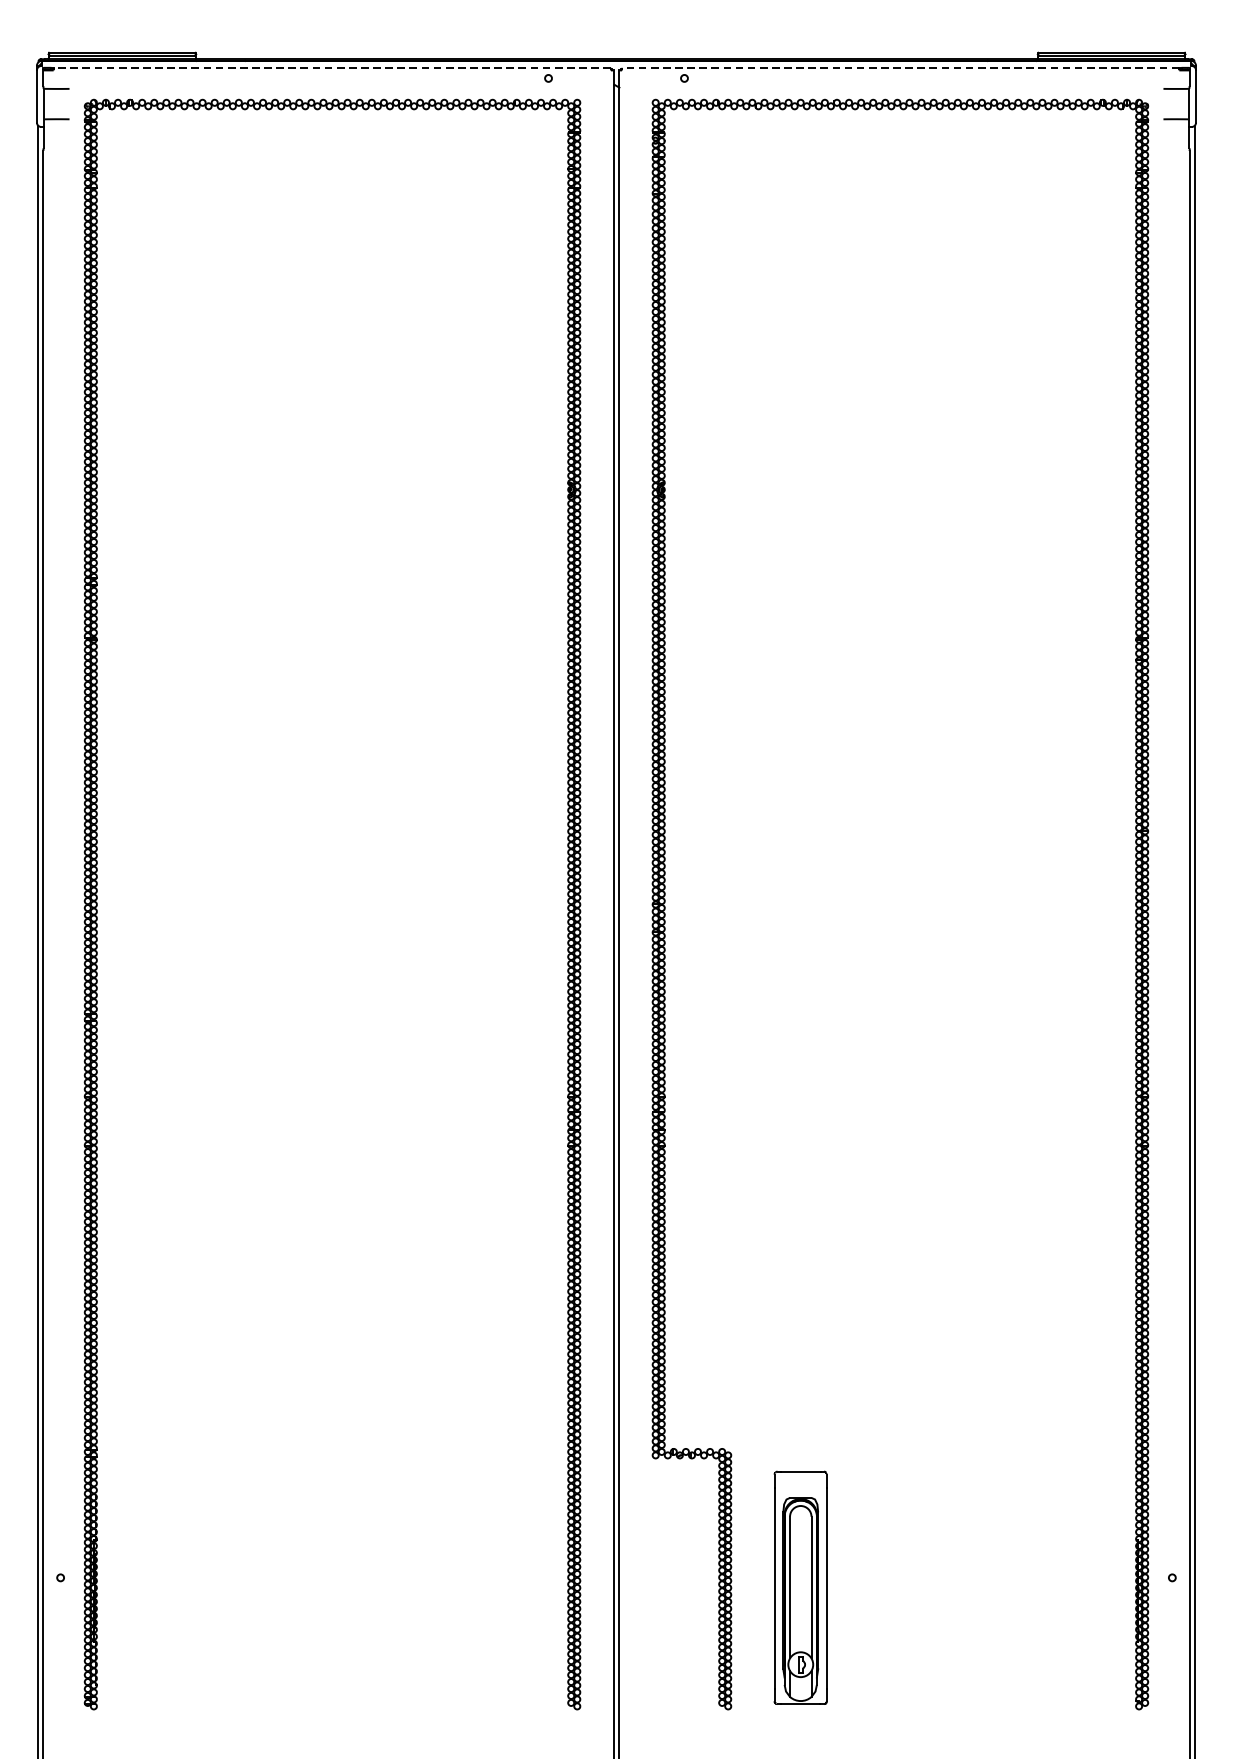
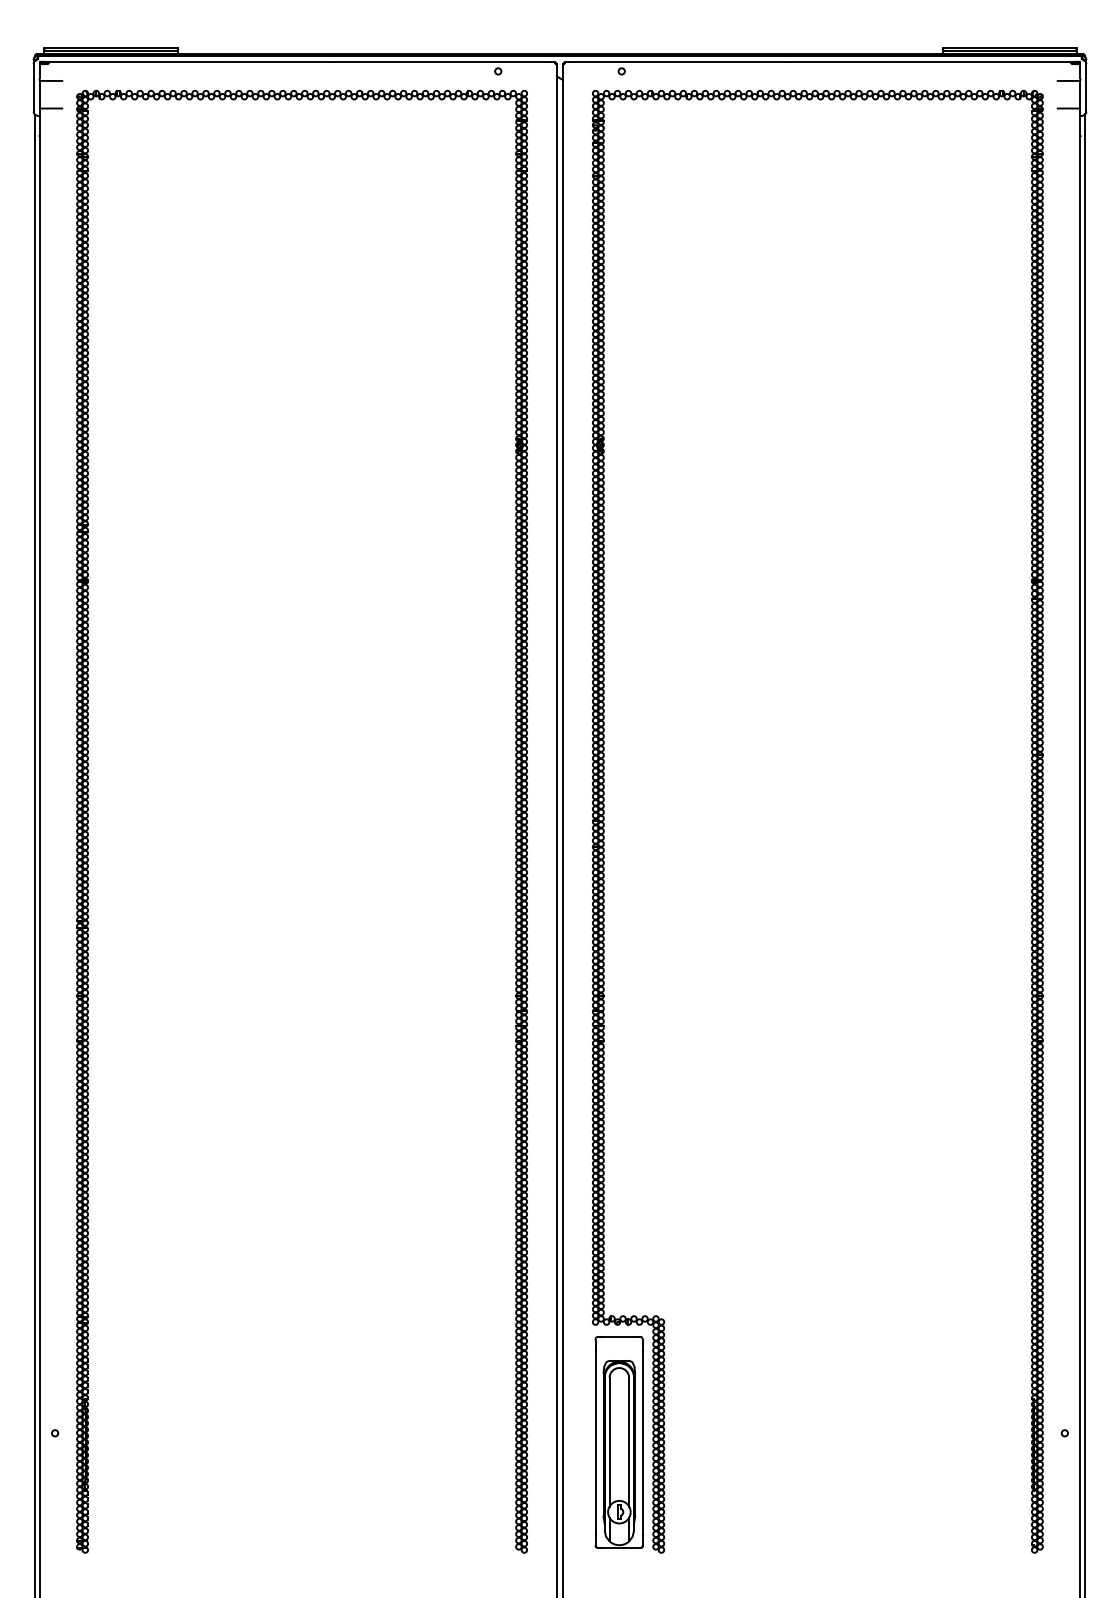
line: (331, 67) -> (301, 61), dashed -> solid
line: (900, 67) -> (817, 61), dashed -> solid
part: (799, 1587) -> (618, 1442), moved

